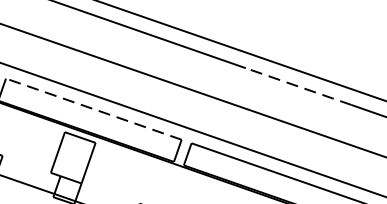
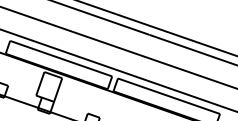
line: (299, 86) -> (180, 45), dashed -> solid
line: (92, 108) -> (60, 58), dashed -> solid

